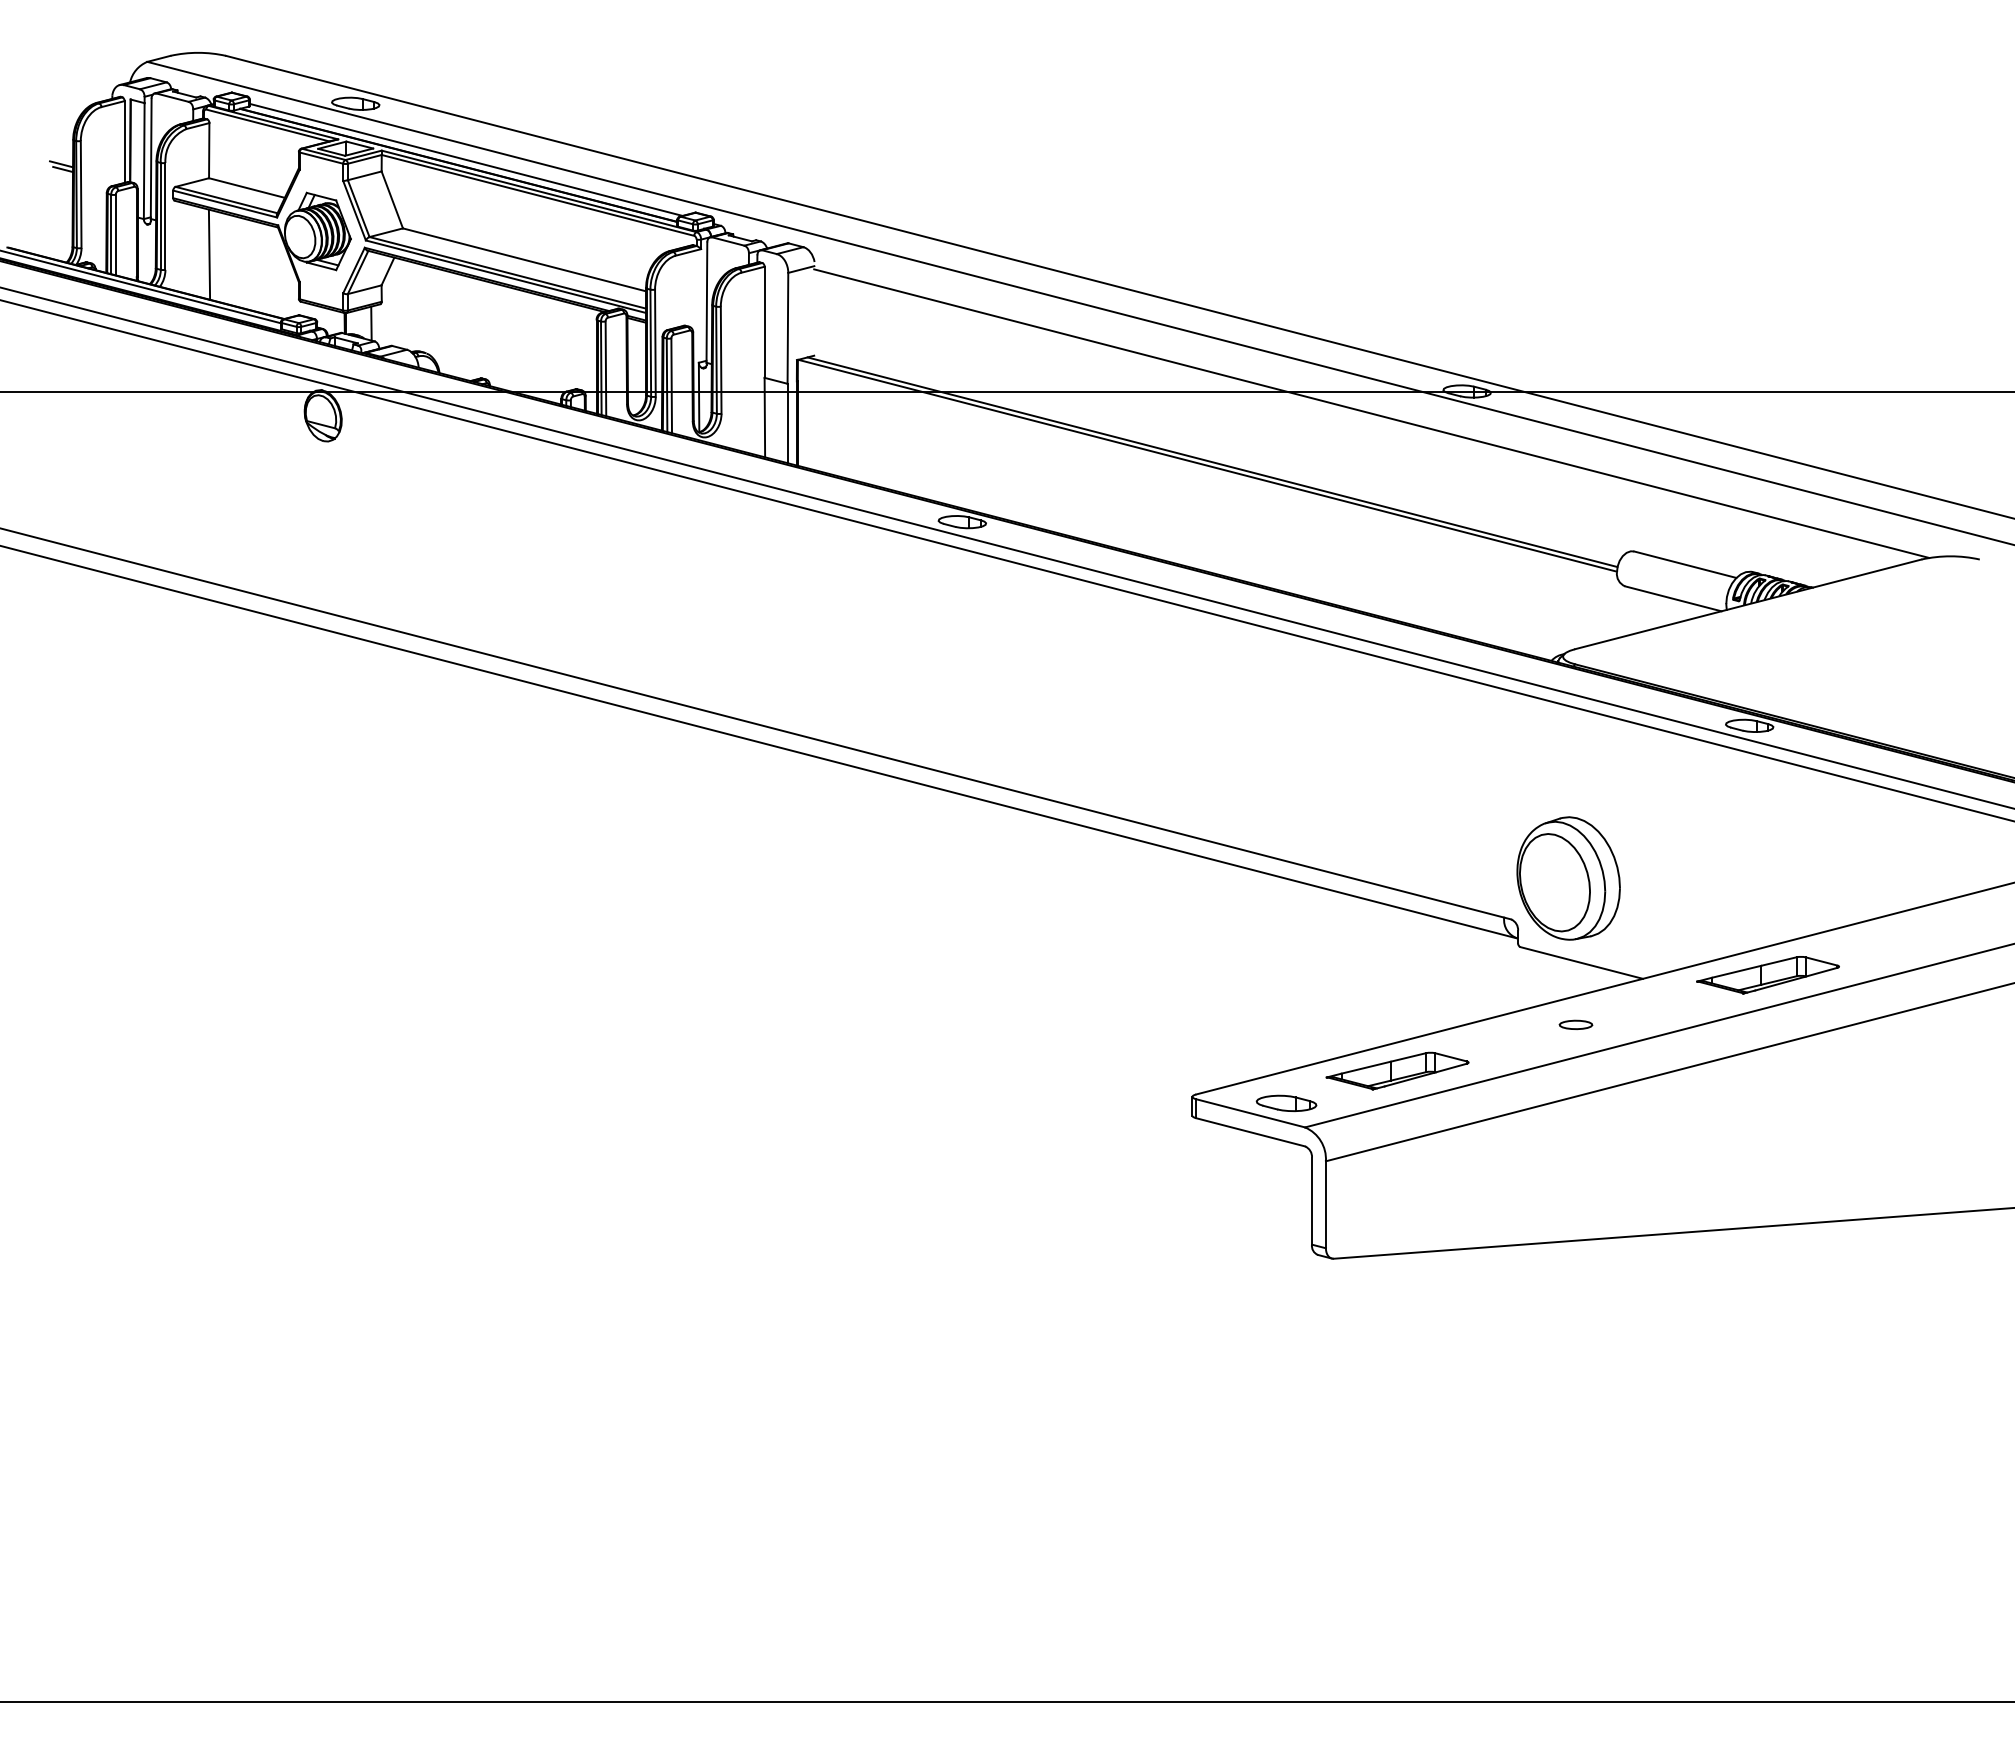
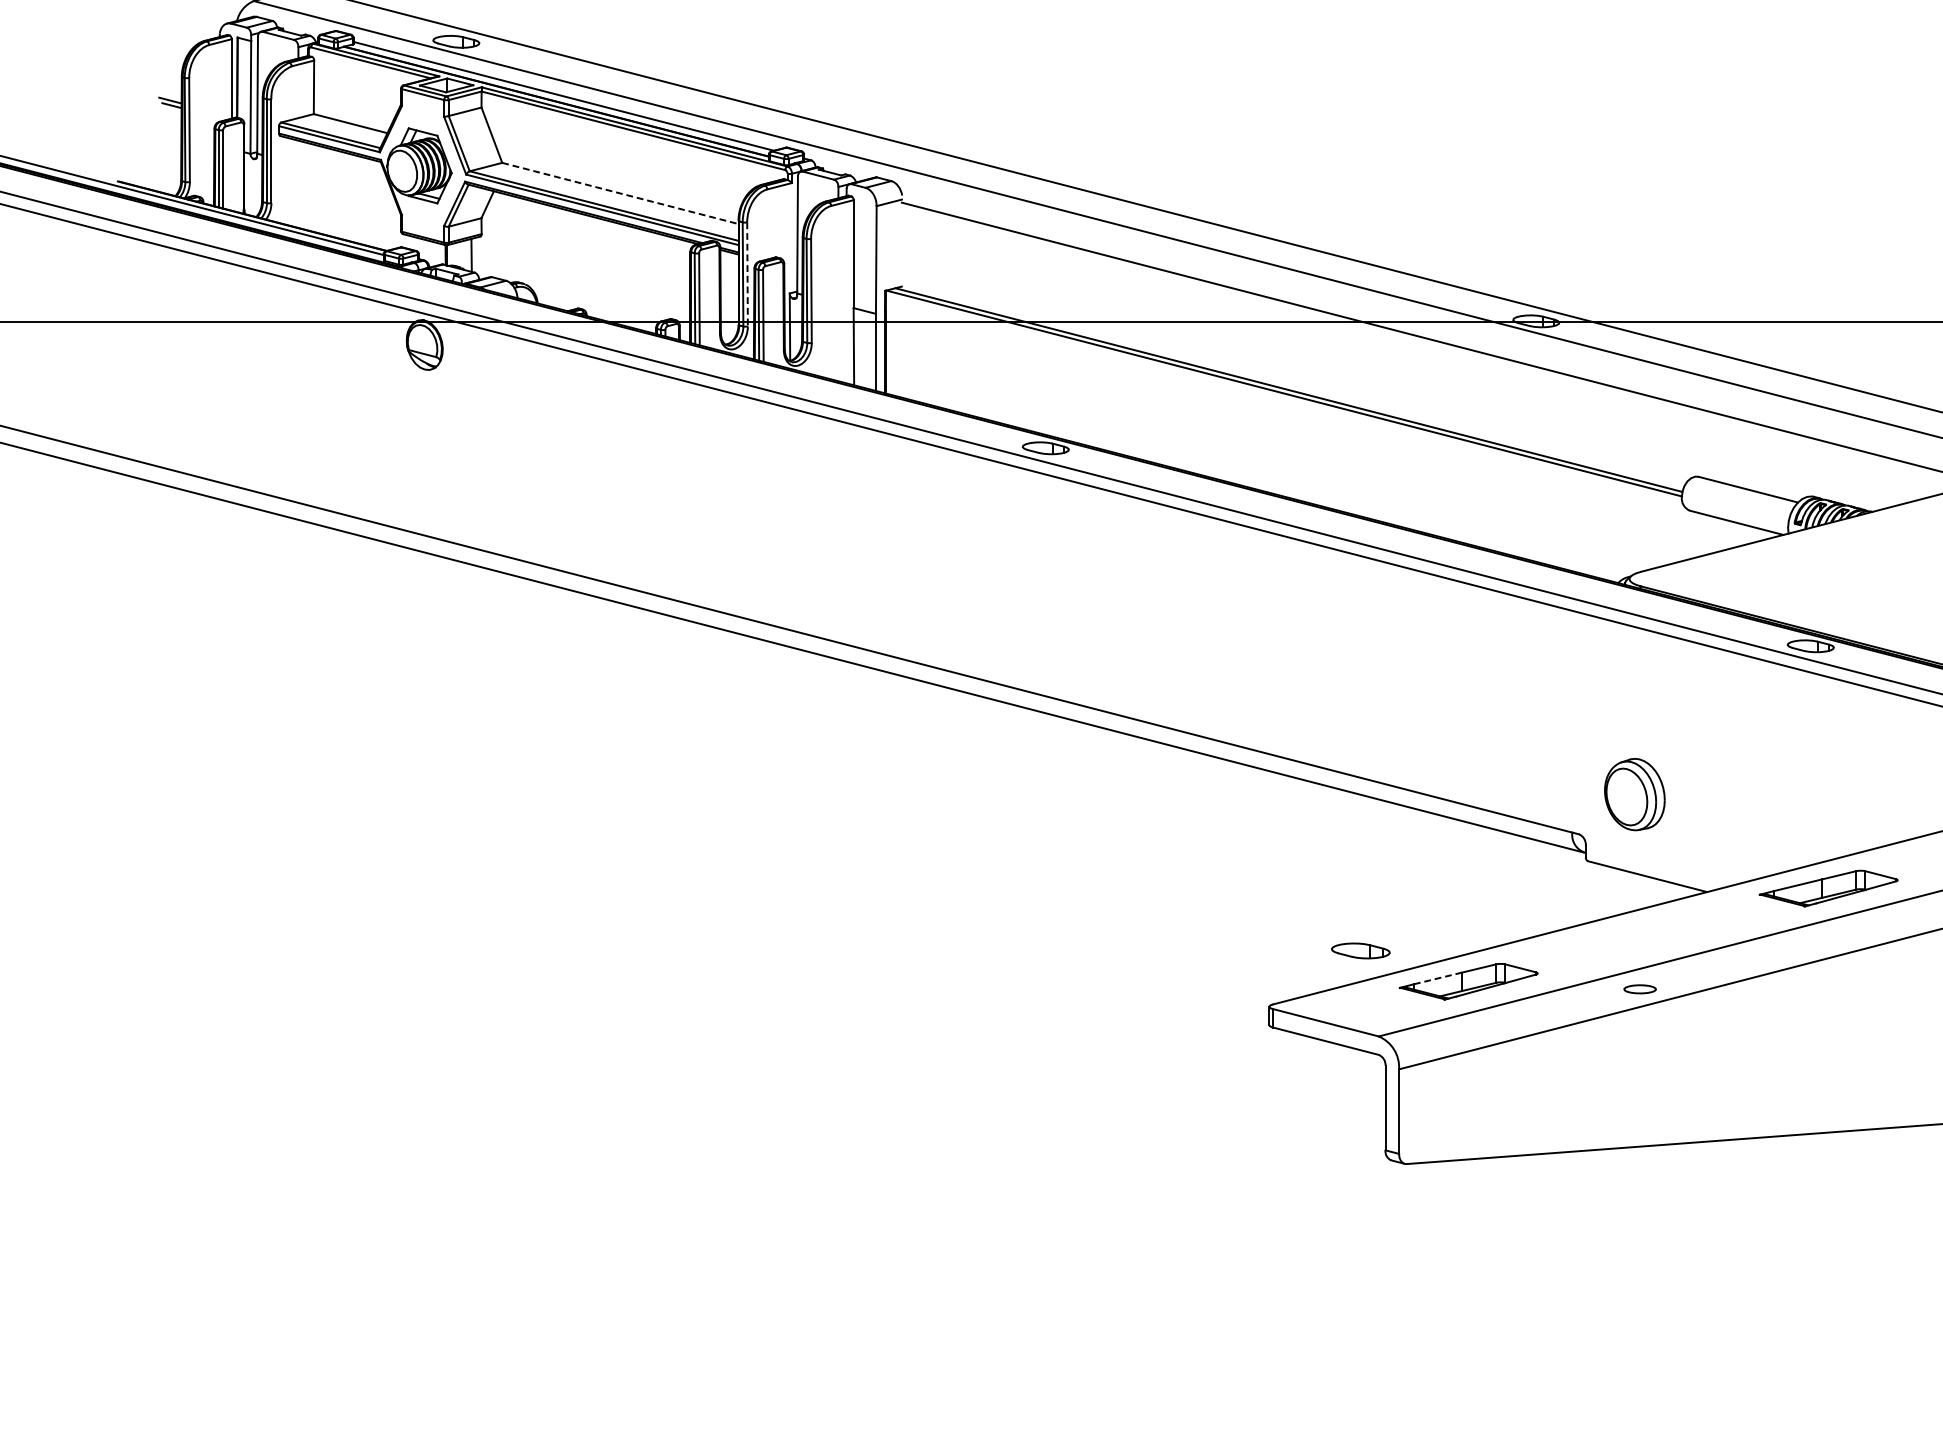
line: (209, 254) -> (314, 188), removed
line: (524, 259) -> (620, 193), solid -> dashed
line: (655, 343) -> (747, 274), solid -> dashed
part: (1568, 878) -> (1634, 794), size x0.6
part: (1575, 1024) -> (1639, 988), moved
line: (1365, 1067) -> (1437, 978), solid -> dashed
part: (1286, 1102) -> (1360, 950), moved

